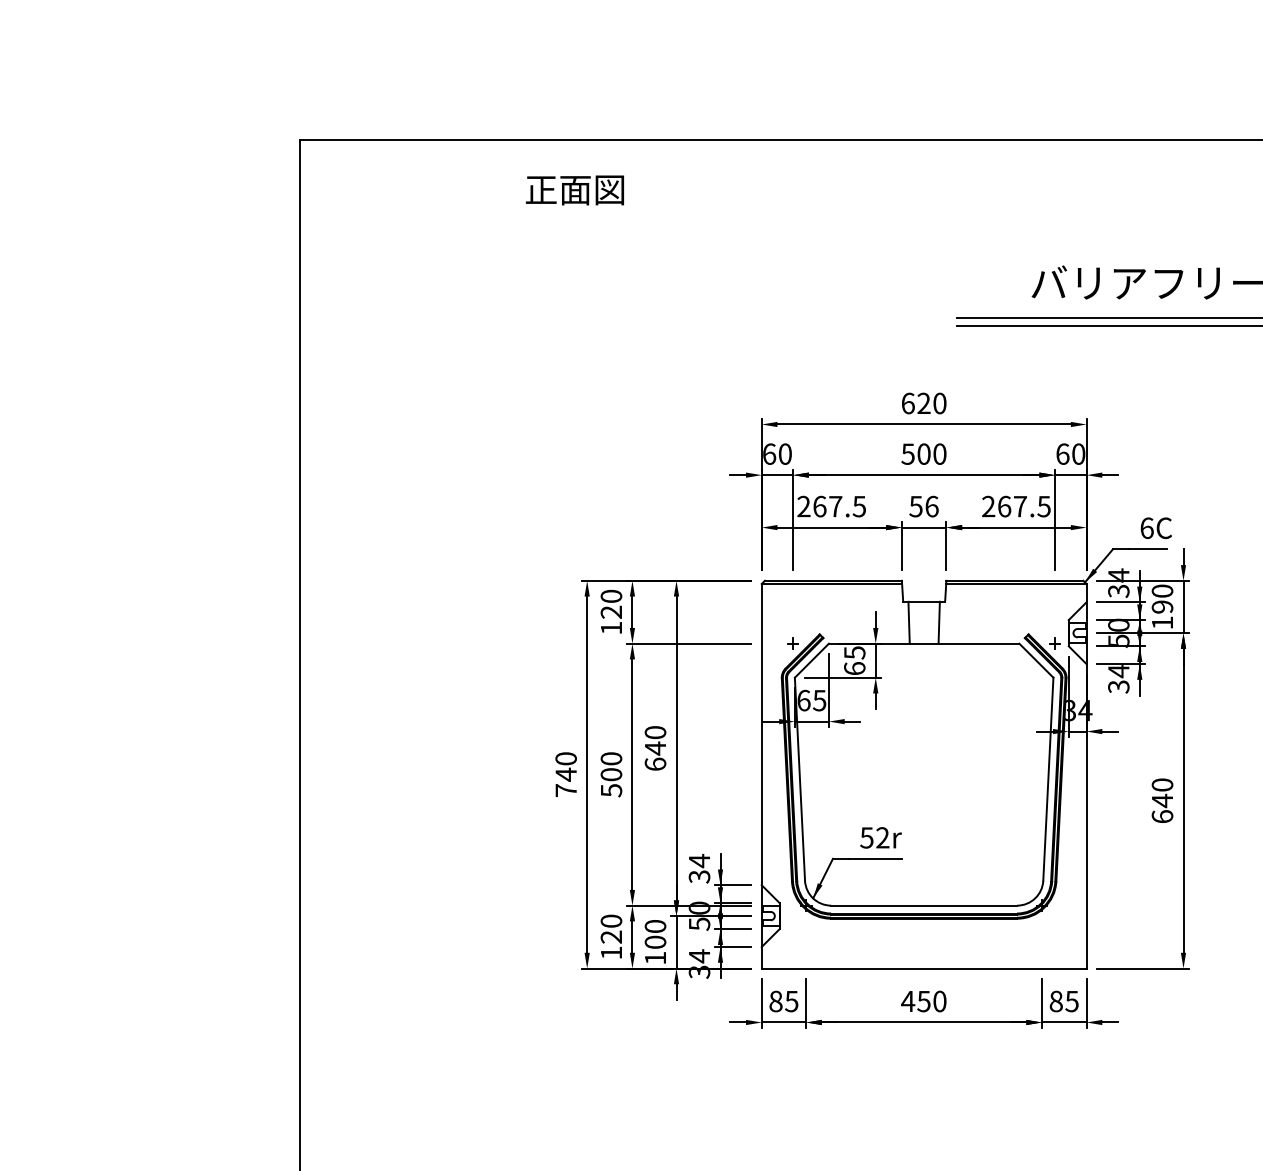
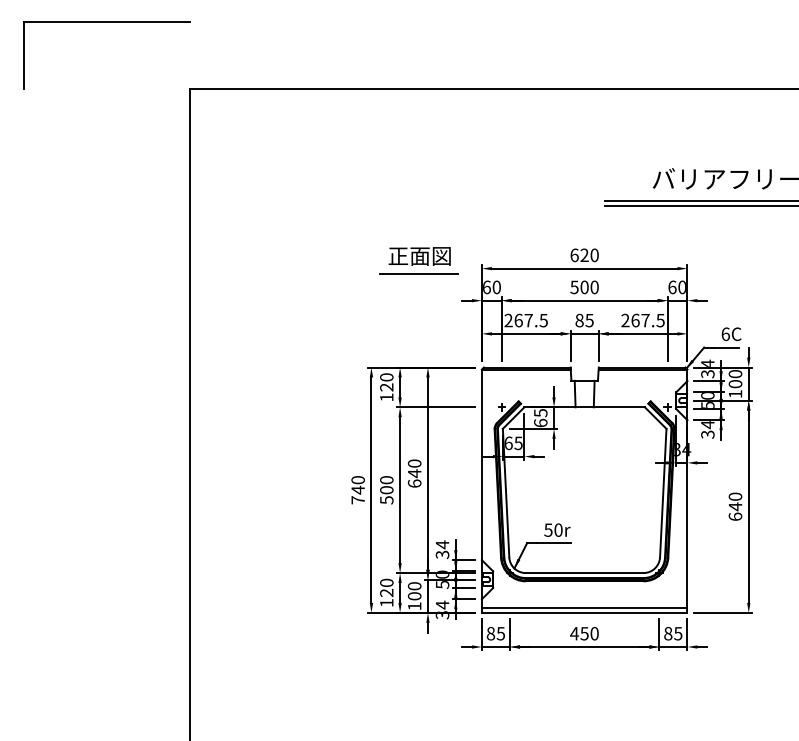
part: (168, 35) -> (106, 22), added
text: (574, 190) -> (419, 256), moved
line: (661, 432) -> (418, 273), added
text: (923, 506) -> (584, 320), 56 -> 85
text: (1162, 607) -> (735, 384), 190 -> 100
text: (882, 836) -> (558, 529), 52r -> 50r
line: (923, 960) -> (584, 607), added

